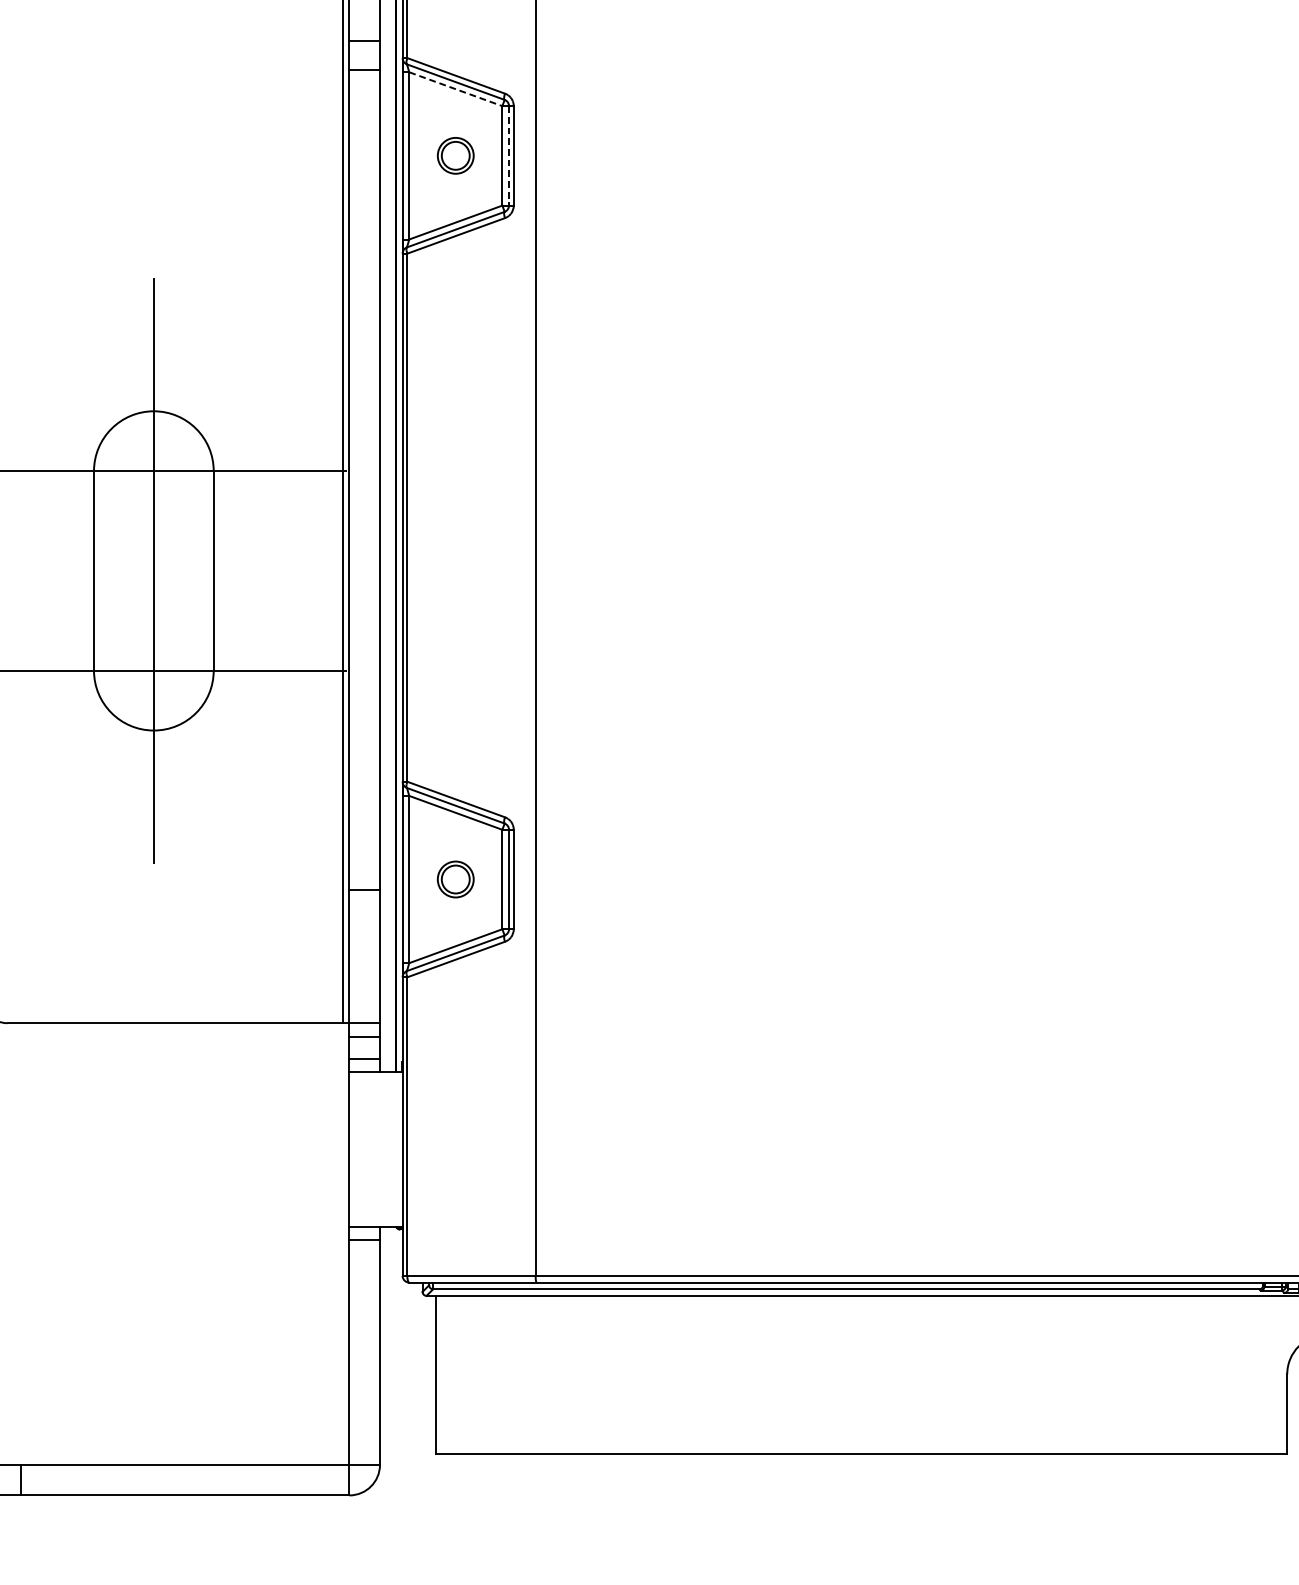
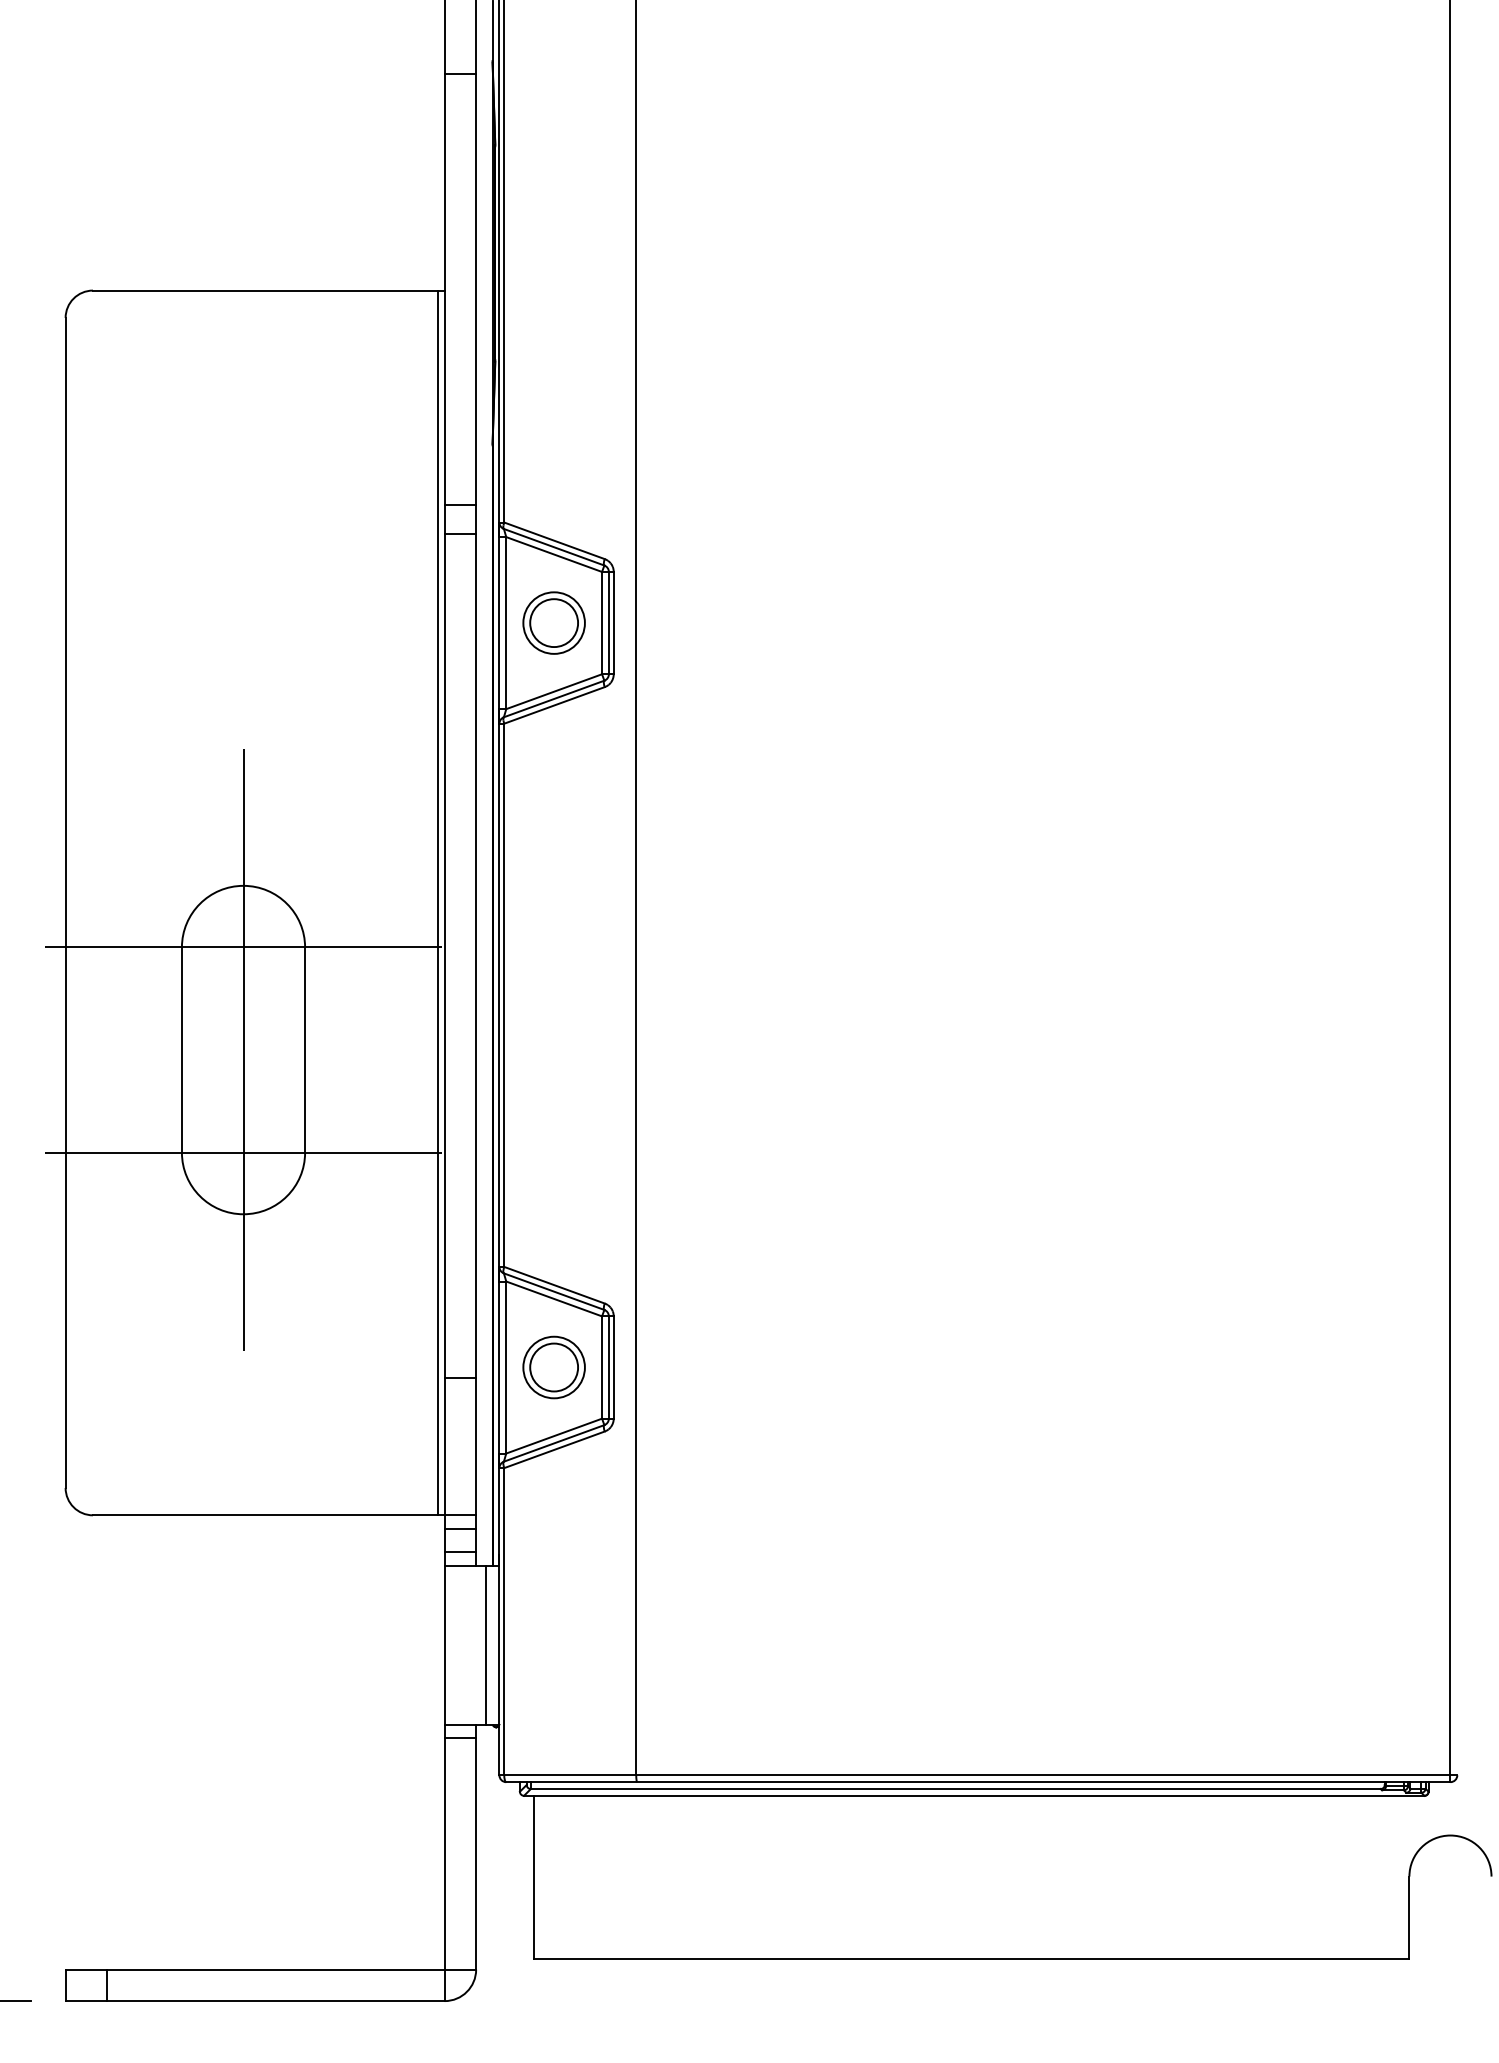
line: (456, 89) -> (554, 554), dashed -> solid
part: (455, 155) -> (553, 622), size x1.67
line: (508, 156) -> (608, 623), dashed -> solid
part: (455, 879) -> (553, 1367), size x1.67
line: (389, 1148) -> (485, 1644), added

